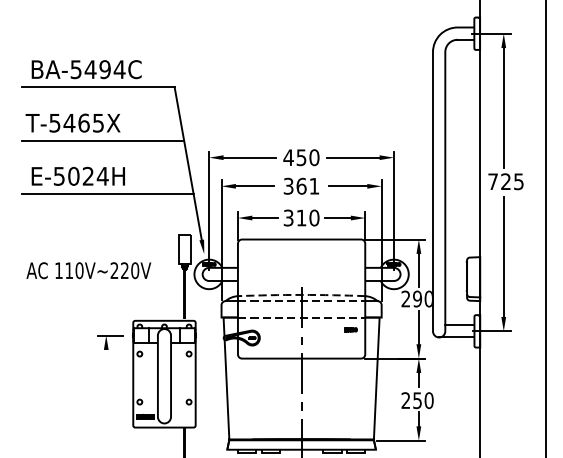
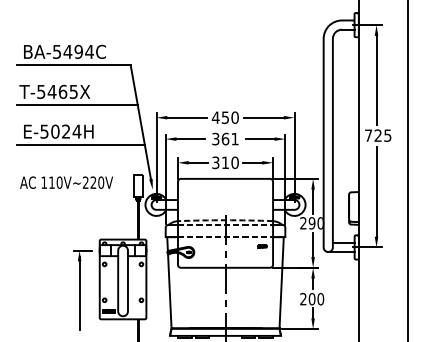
text: (88, 270) -> (66, 182), moved
line: (106, 392) -> (79, 293), added
text: (417, 400) -> (312, 299), 250 -> 200

